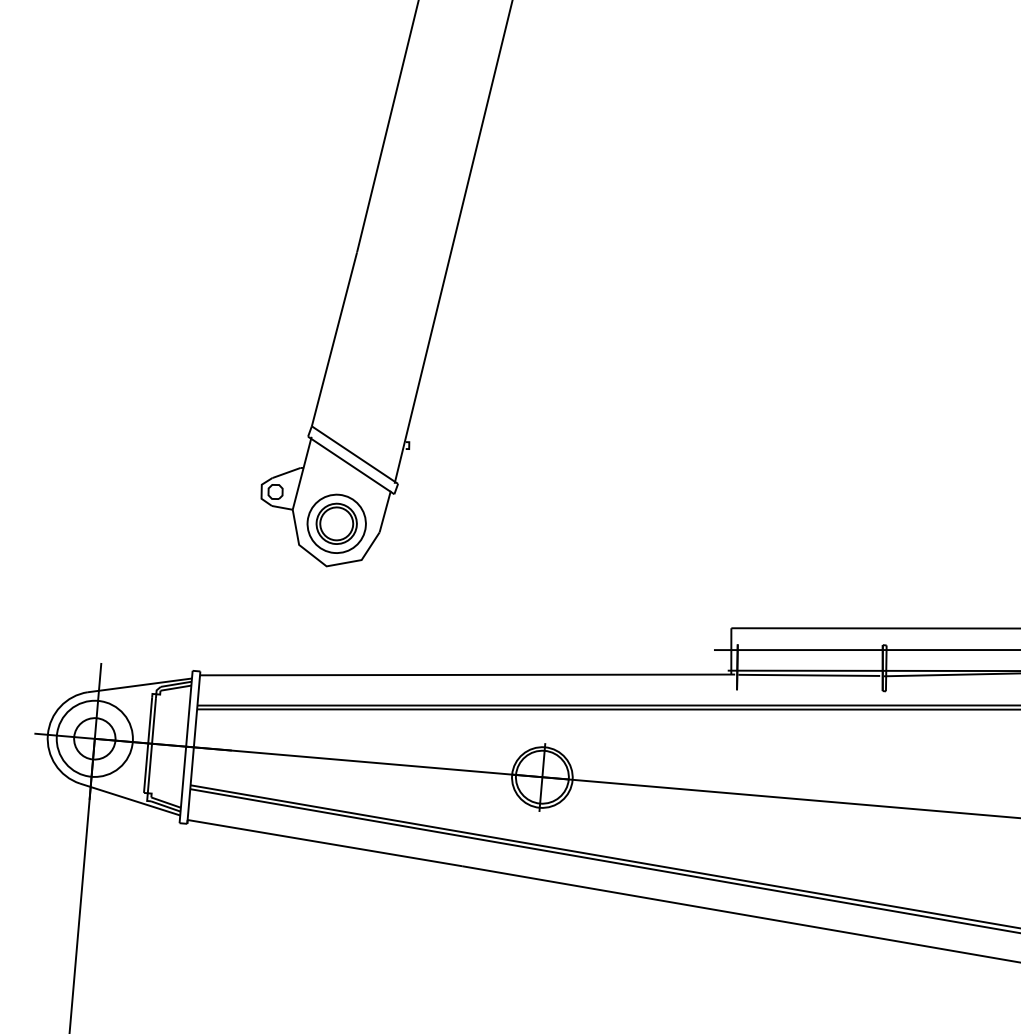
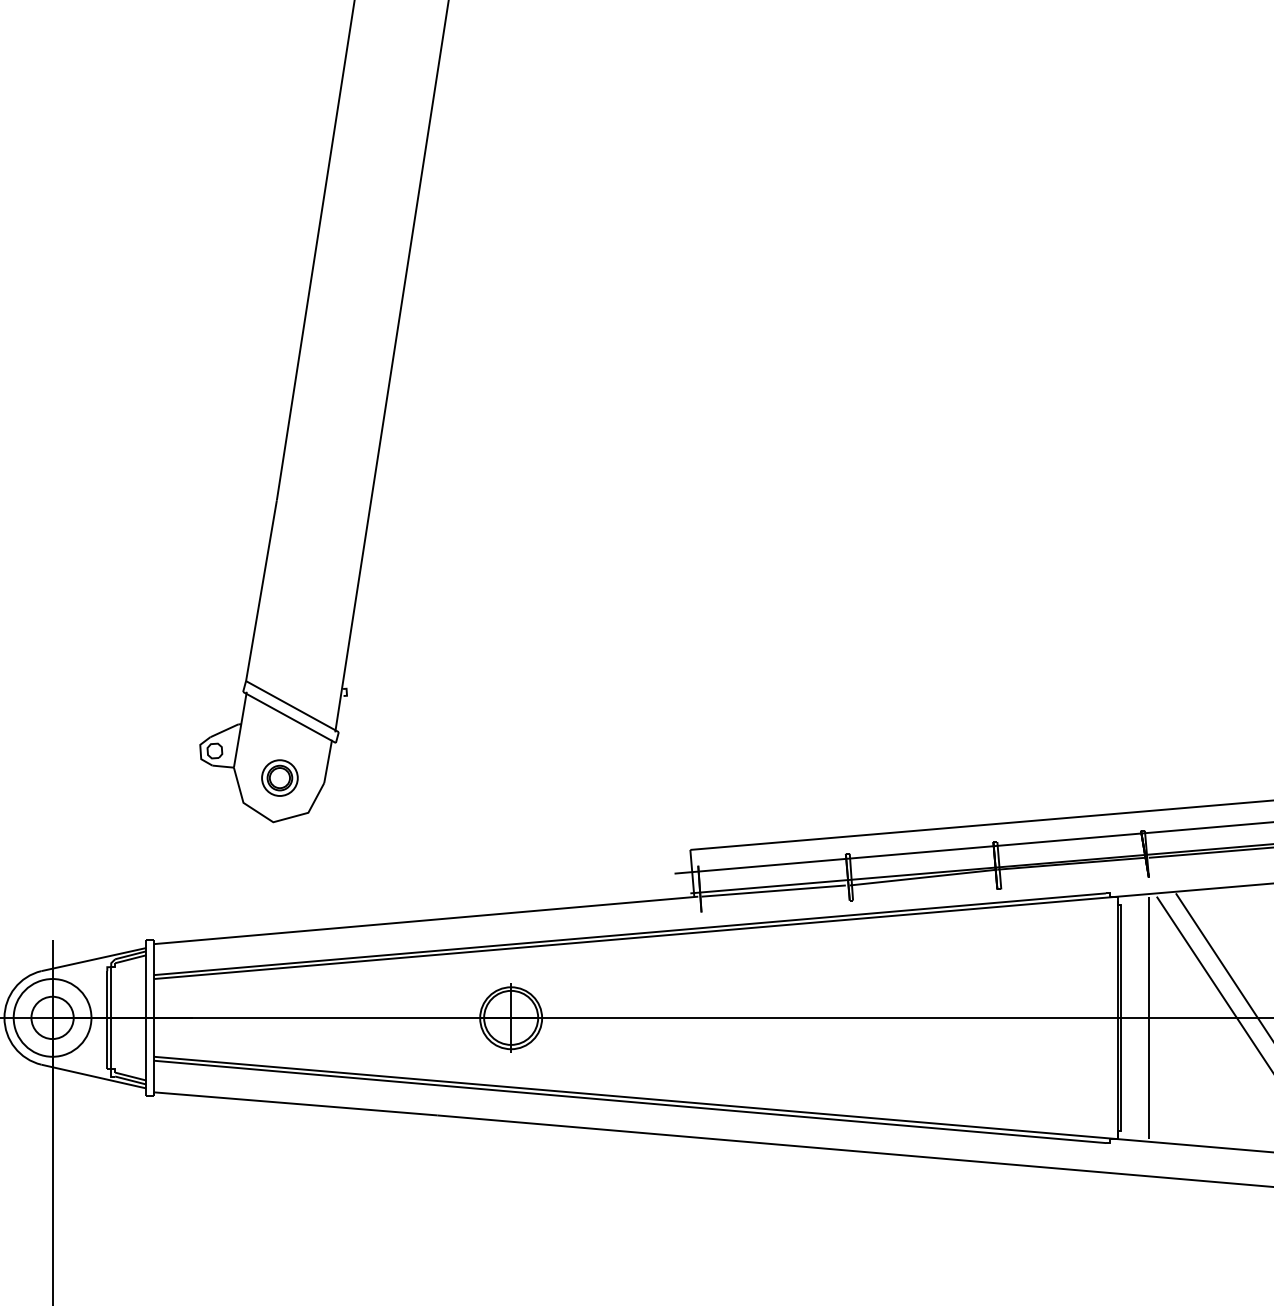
part: (336, 523) -> (279, 777), size x0.6

